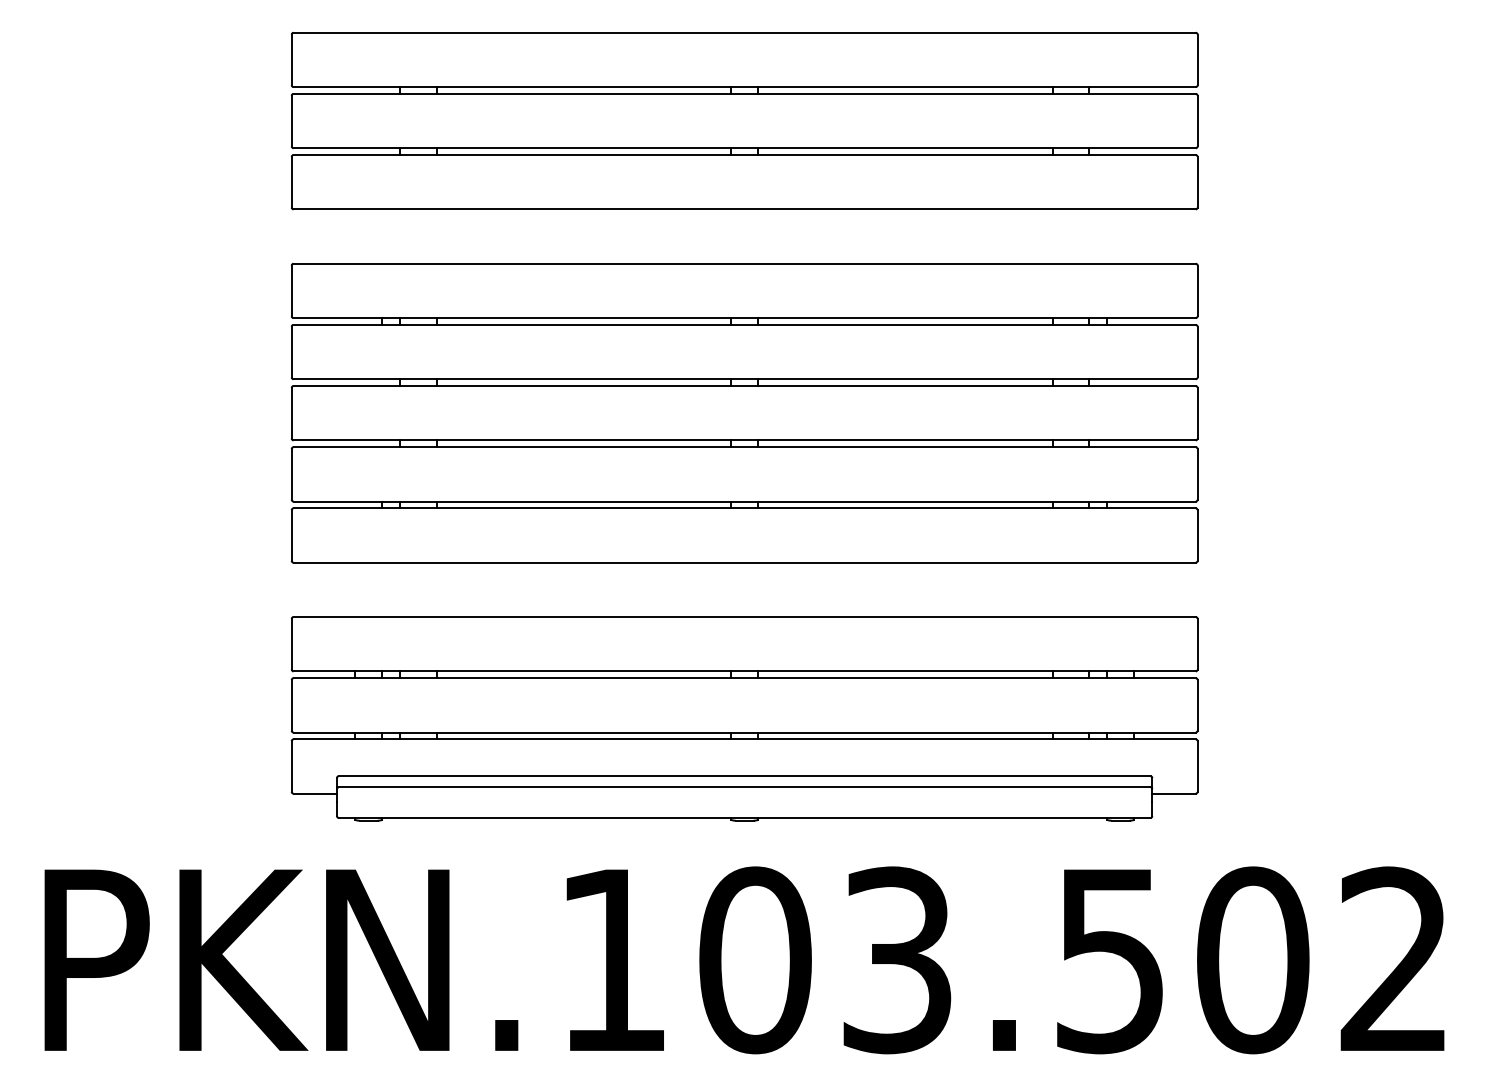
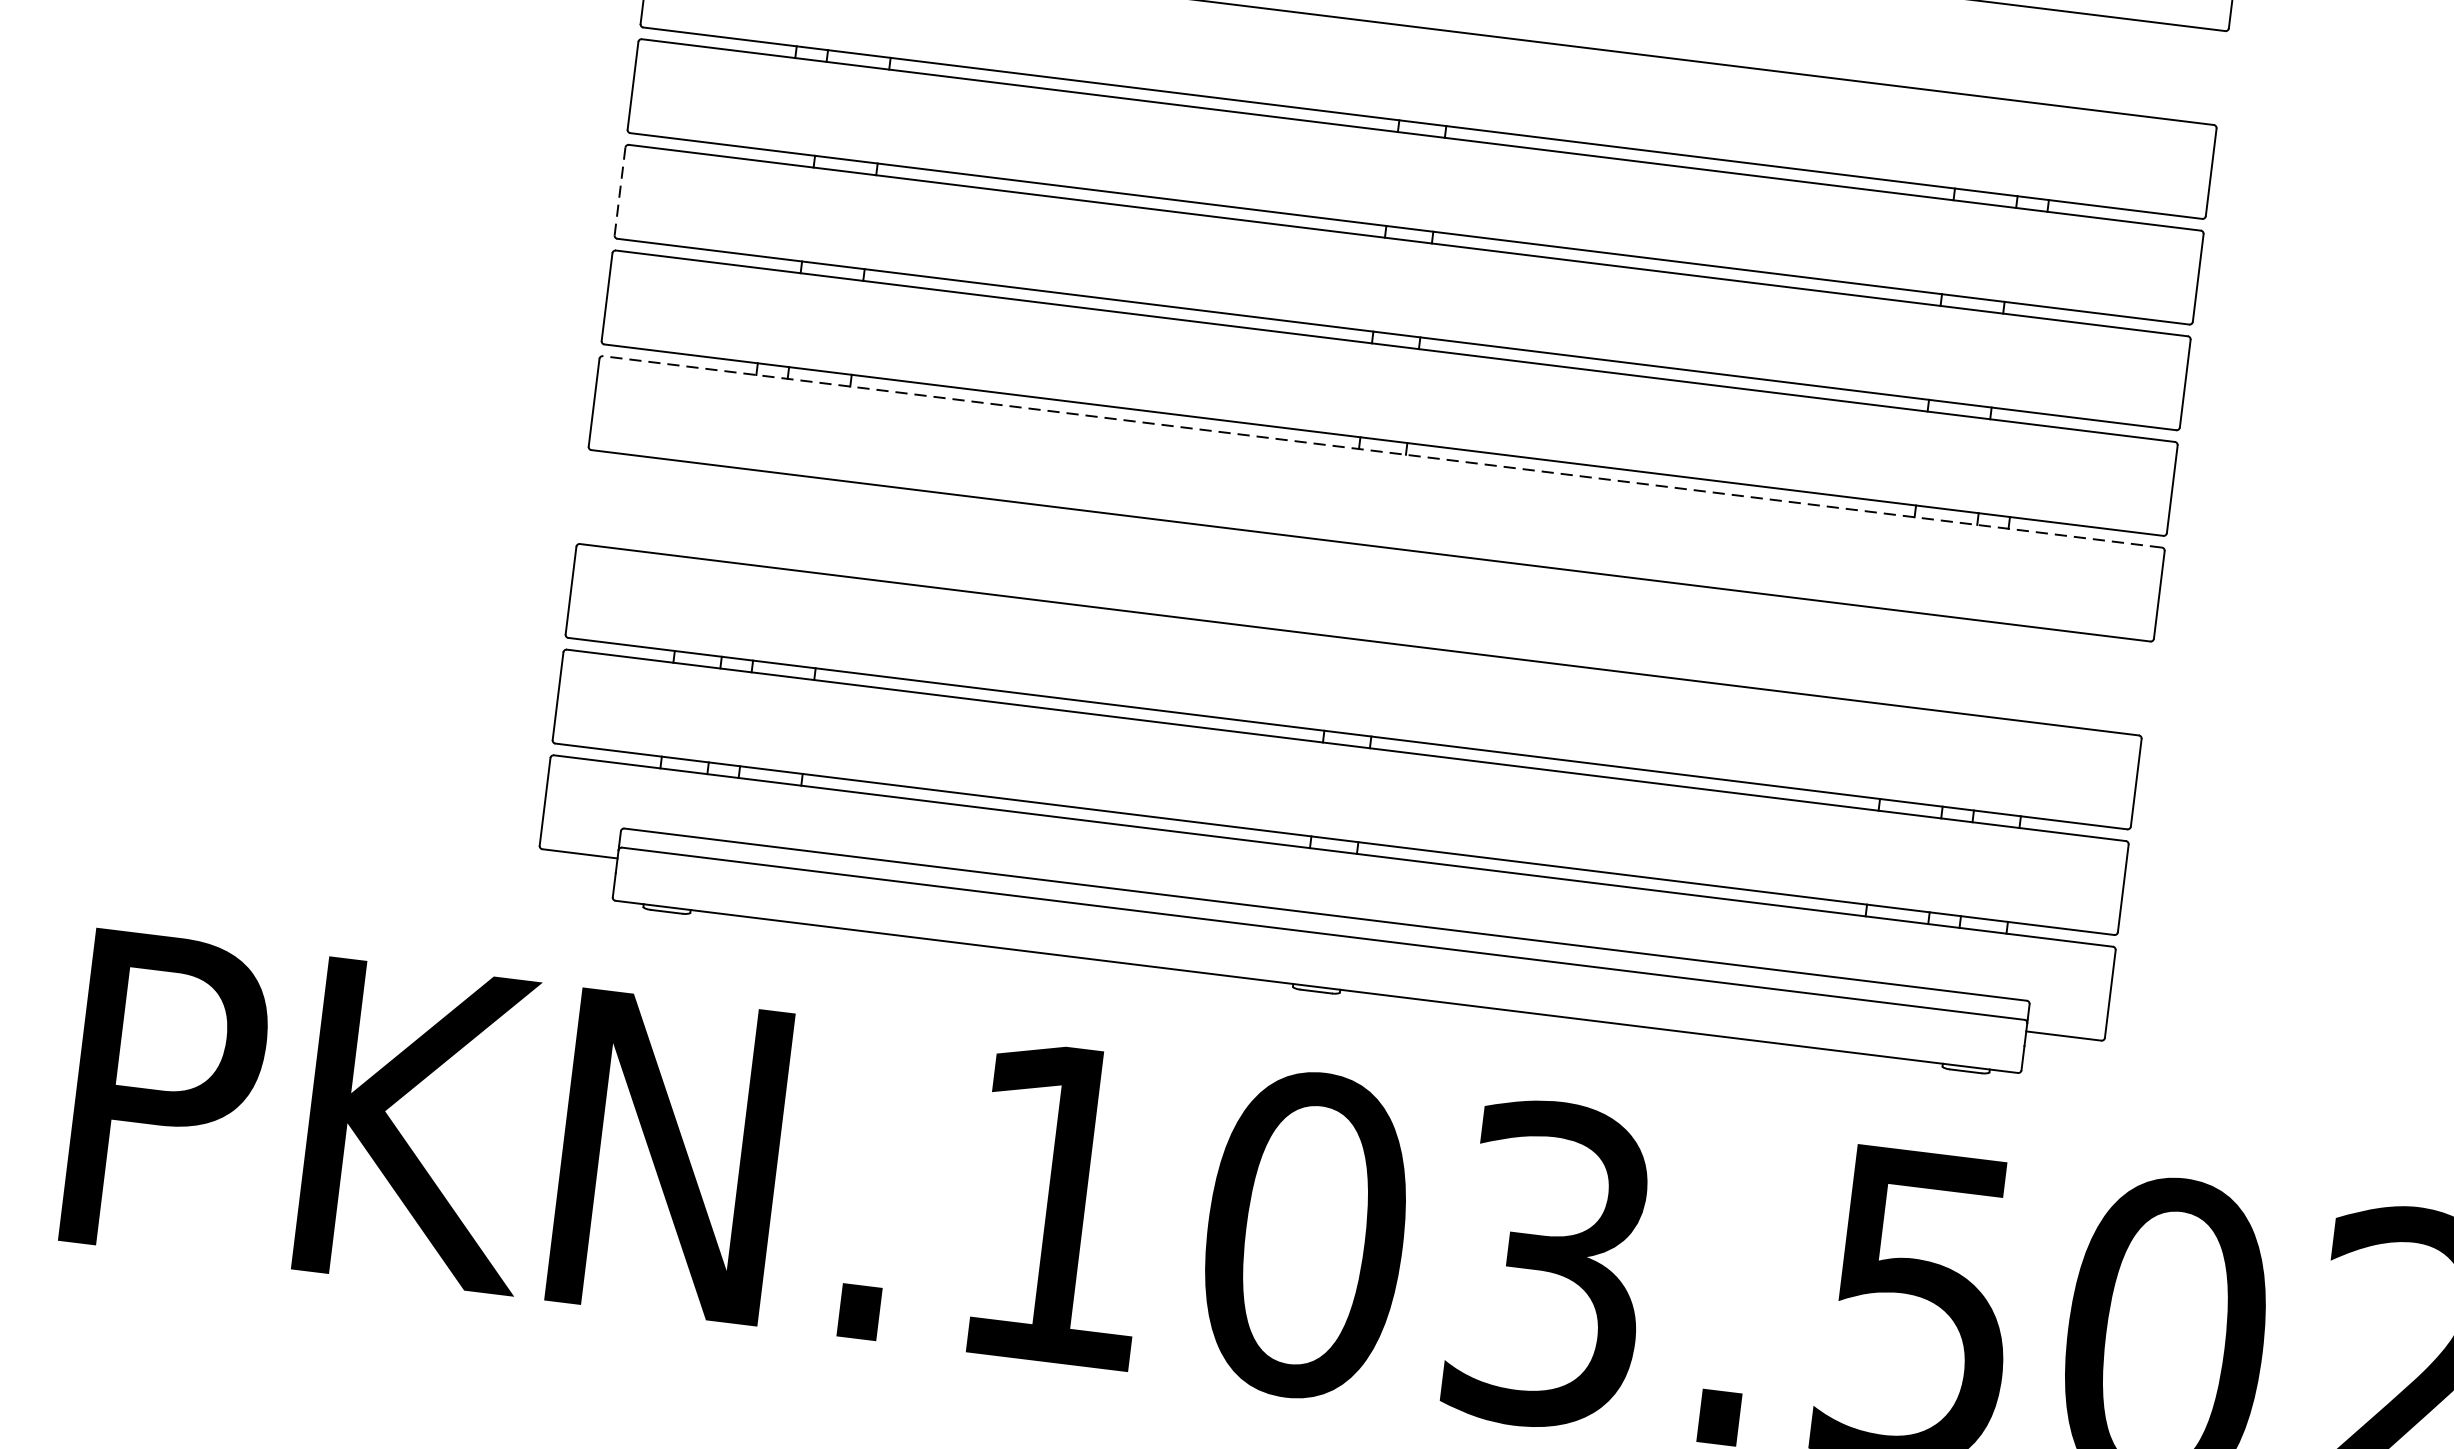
line: (291, 413) -> (619, 191), solid -> dashed
line: (744, 508) -> (1382, 452), solid -> dashed

